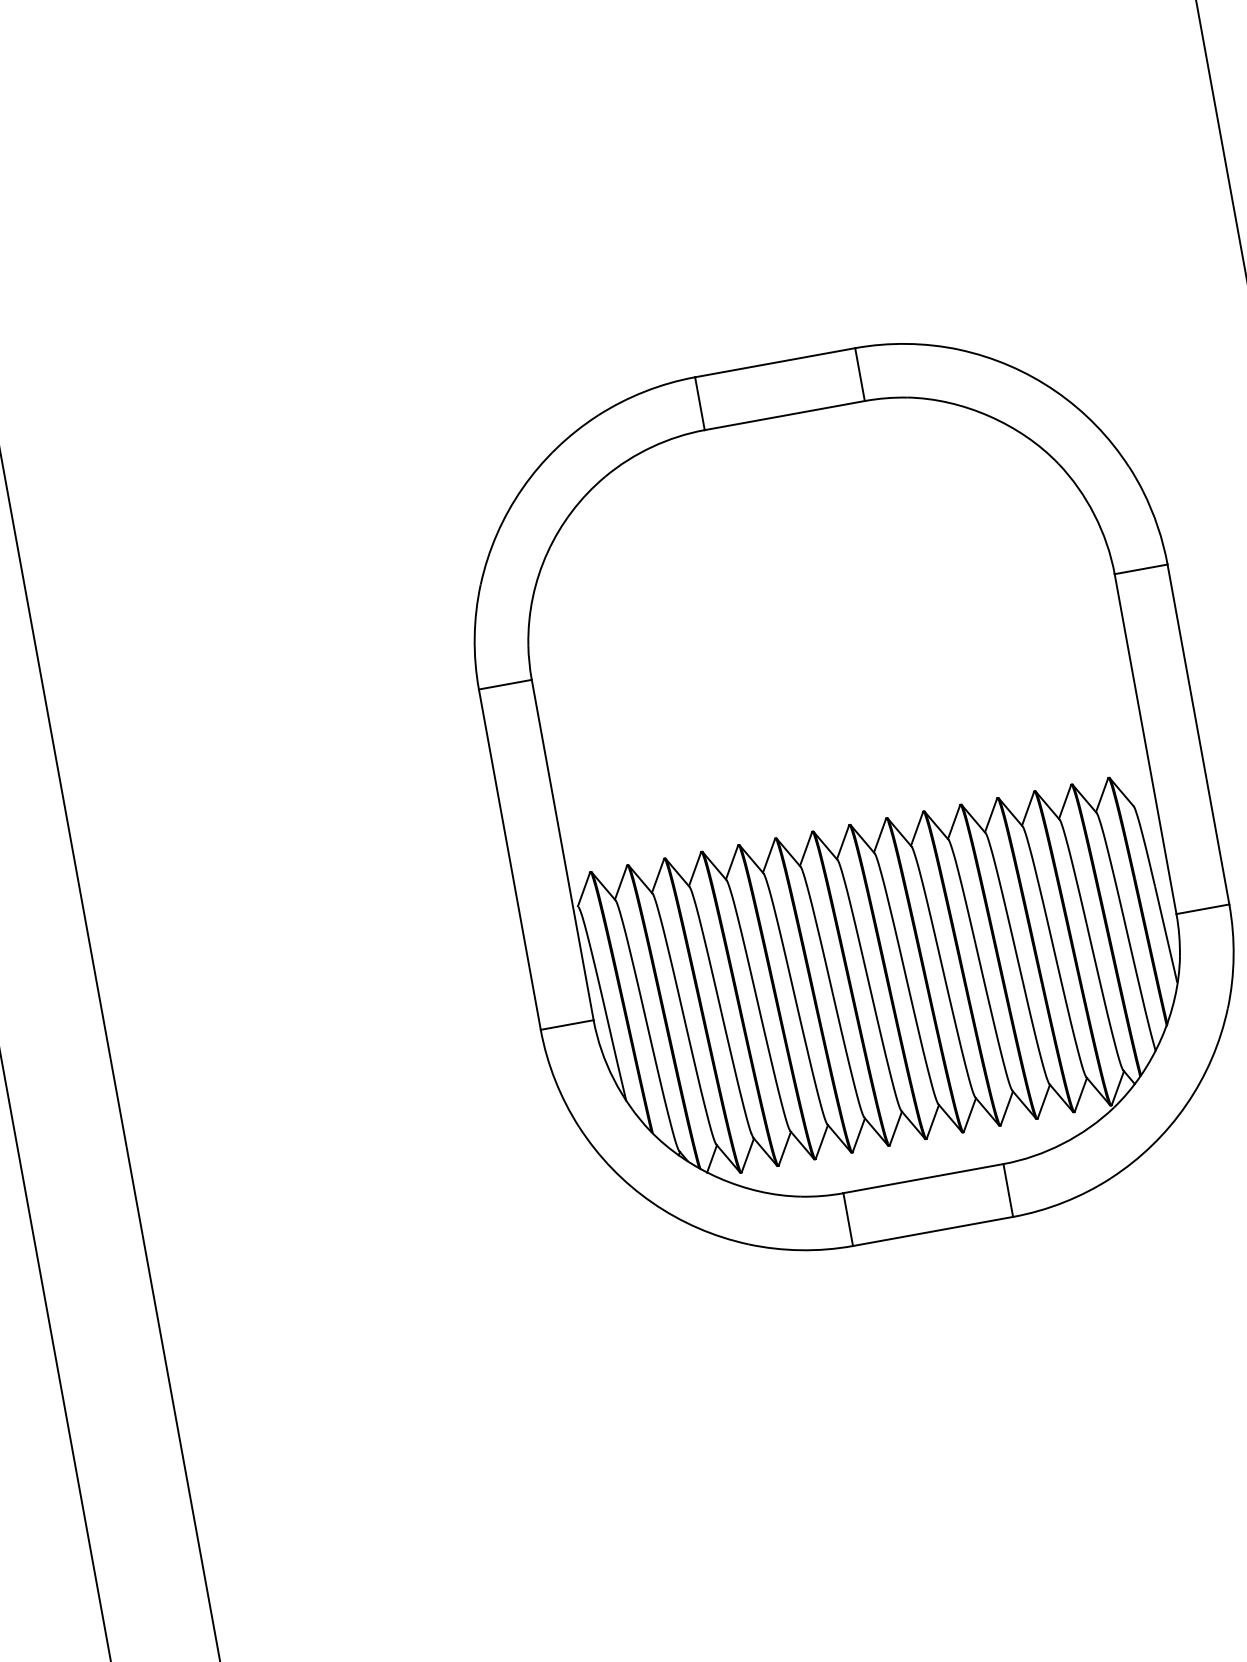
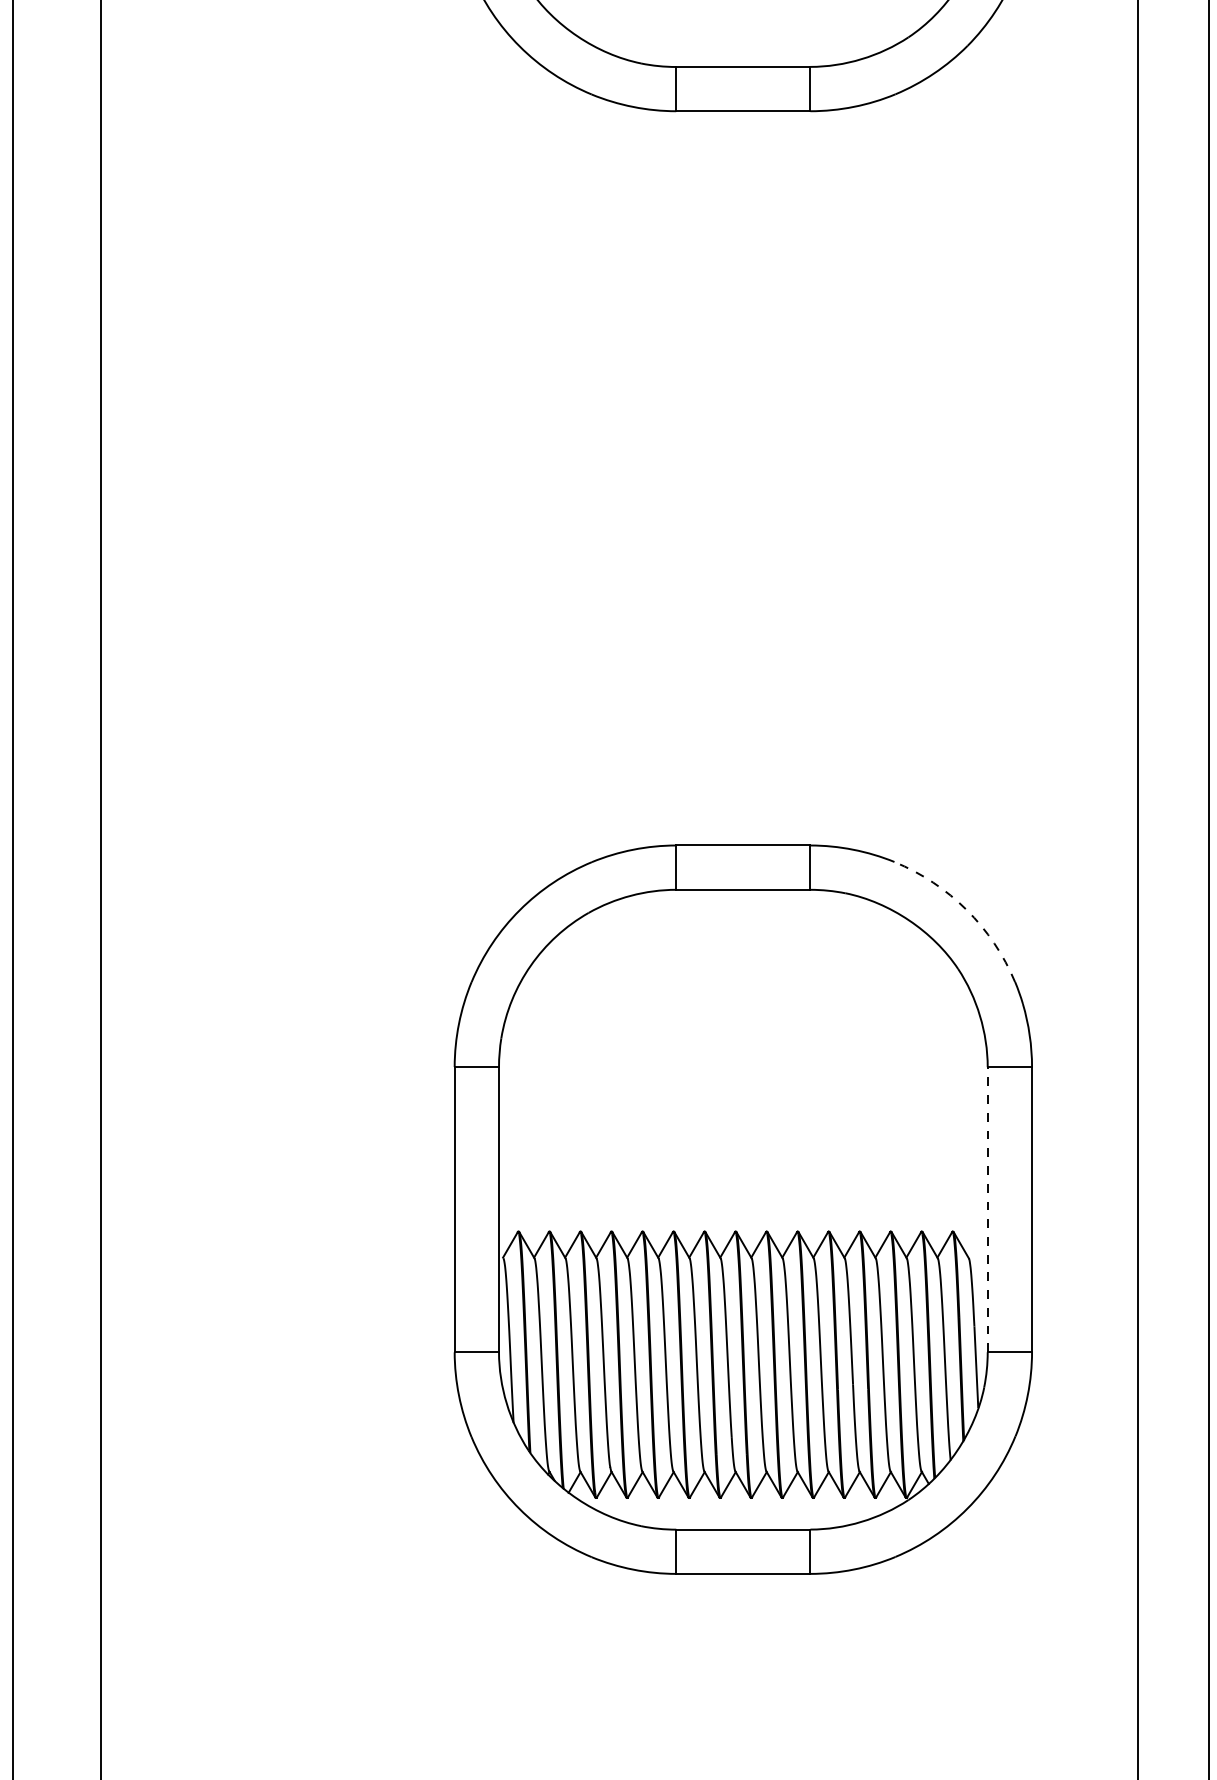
arc: (1055, 391) -> (966, 910), solid -> dashed
line: (1145, 743) -> (987, 1209), solid -> dashed

